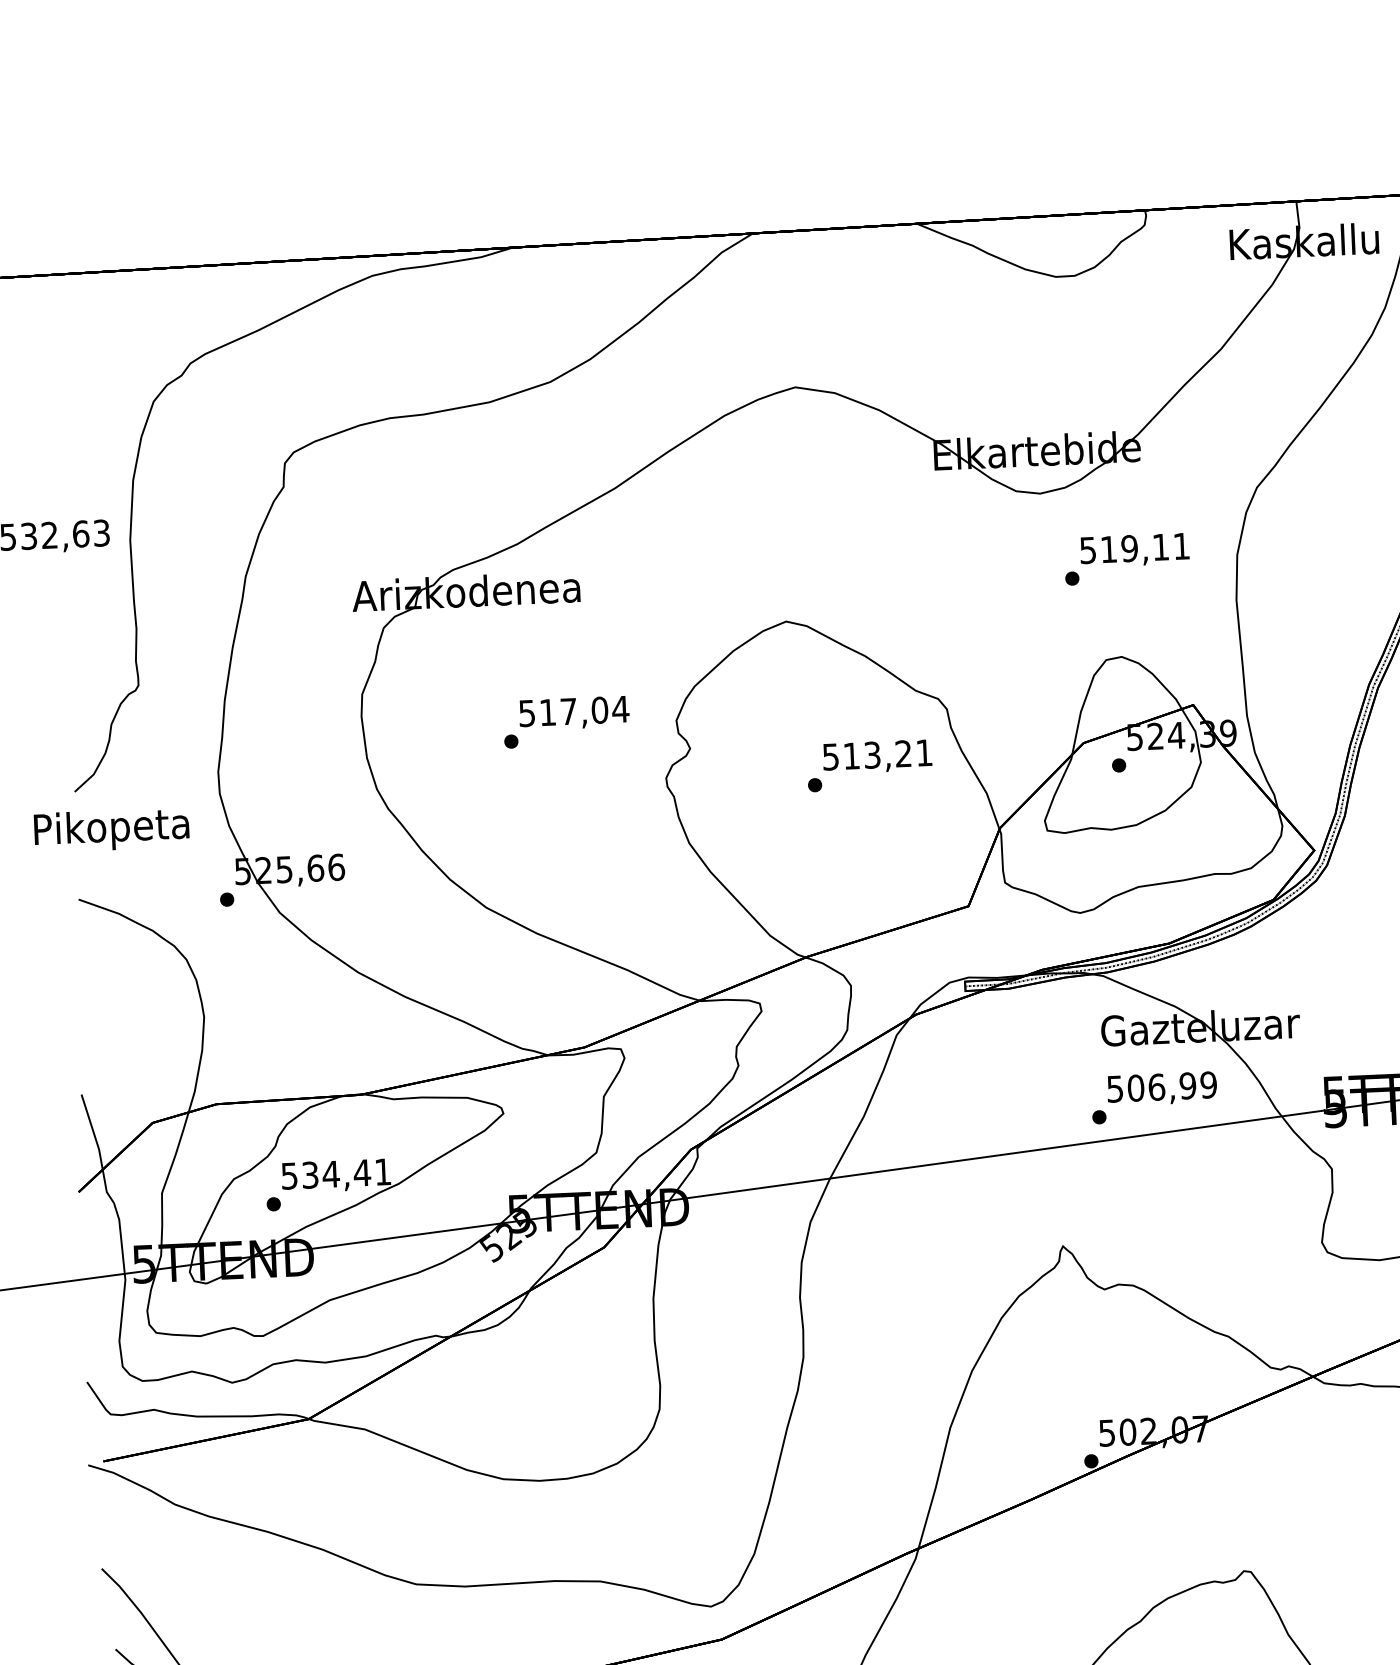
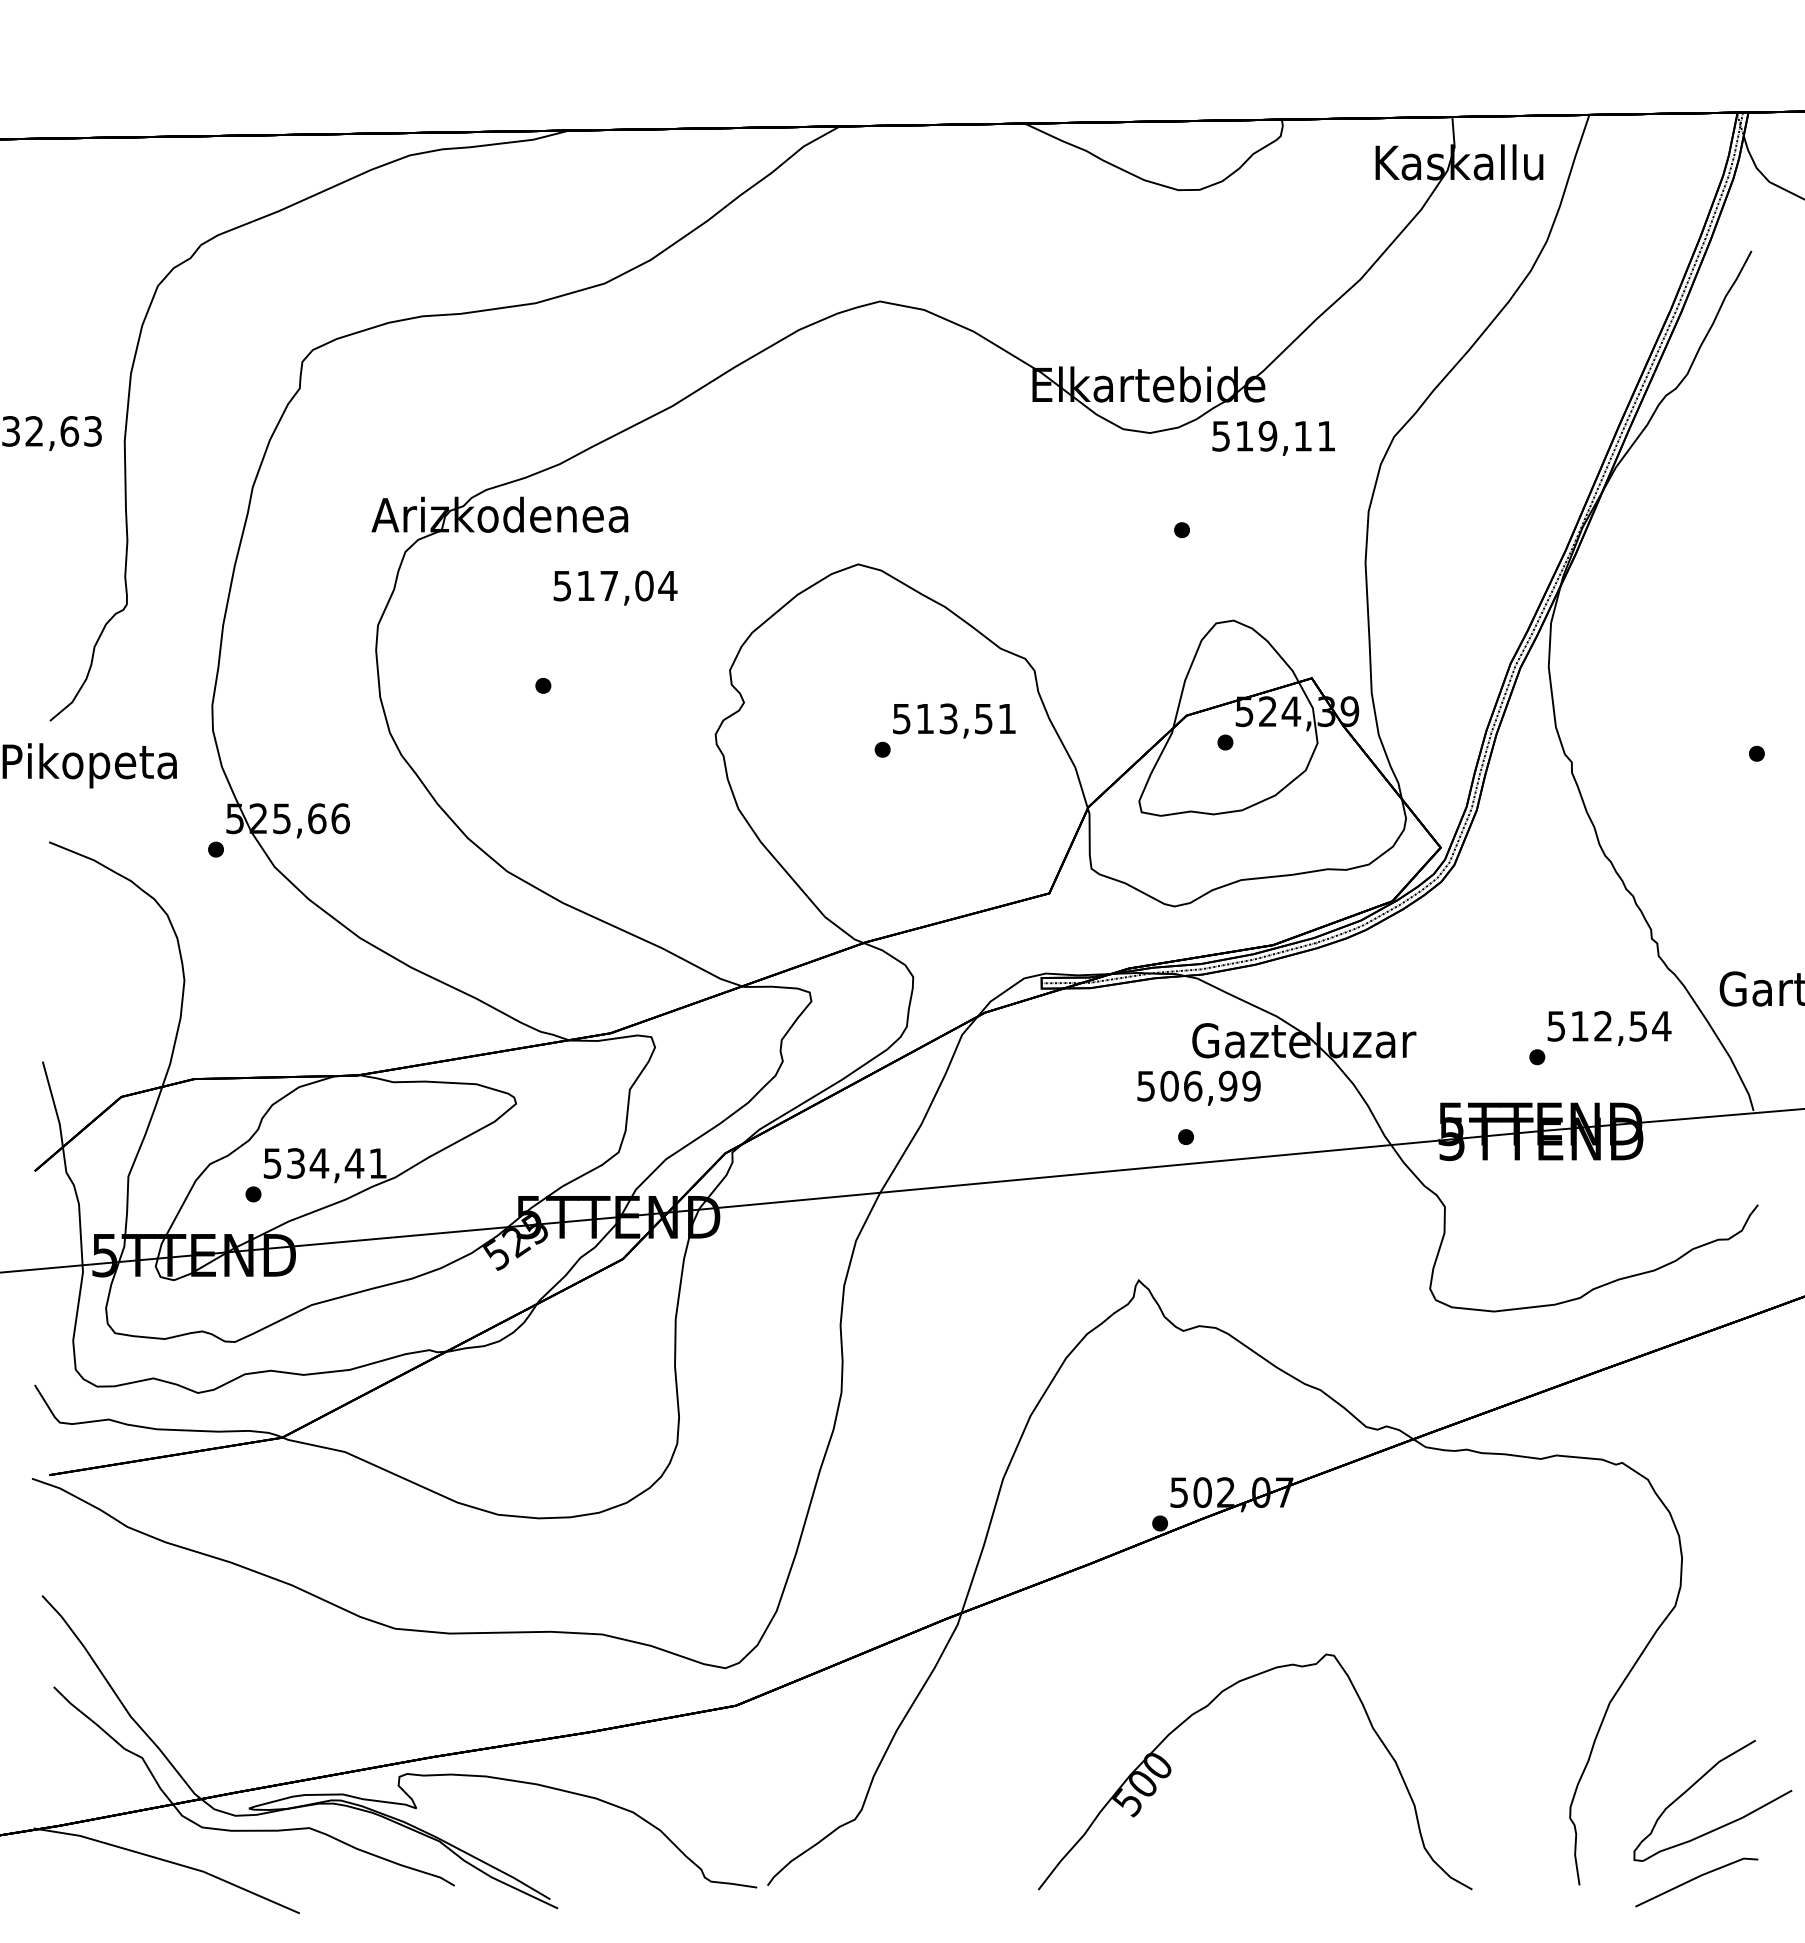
text: (1134, 549) -> (1273, 437), moved
text: (574, 712) -> (615, 587), moved
text: (903, 753) -> (983, 718), 513,21 -> 513,51
text: (1161, 1088) -> (1198, 1087), moved

